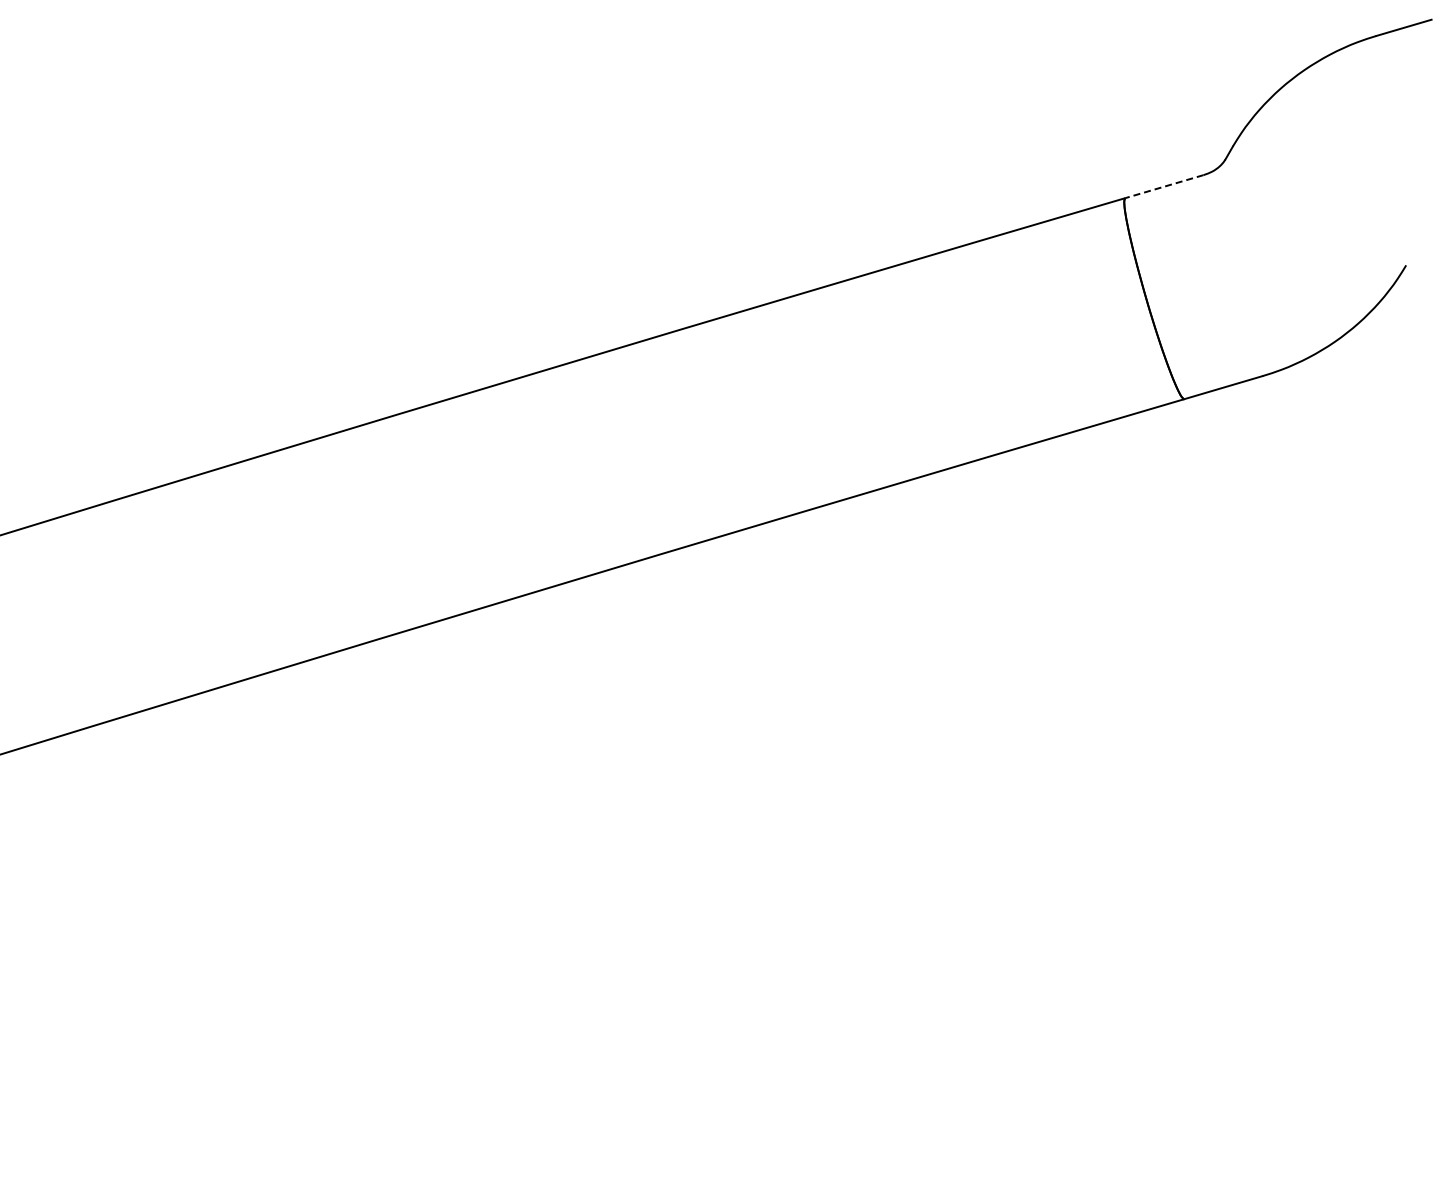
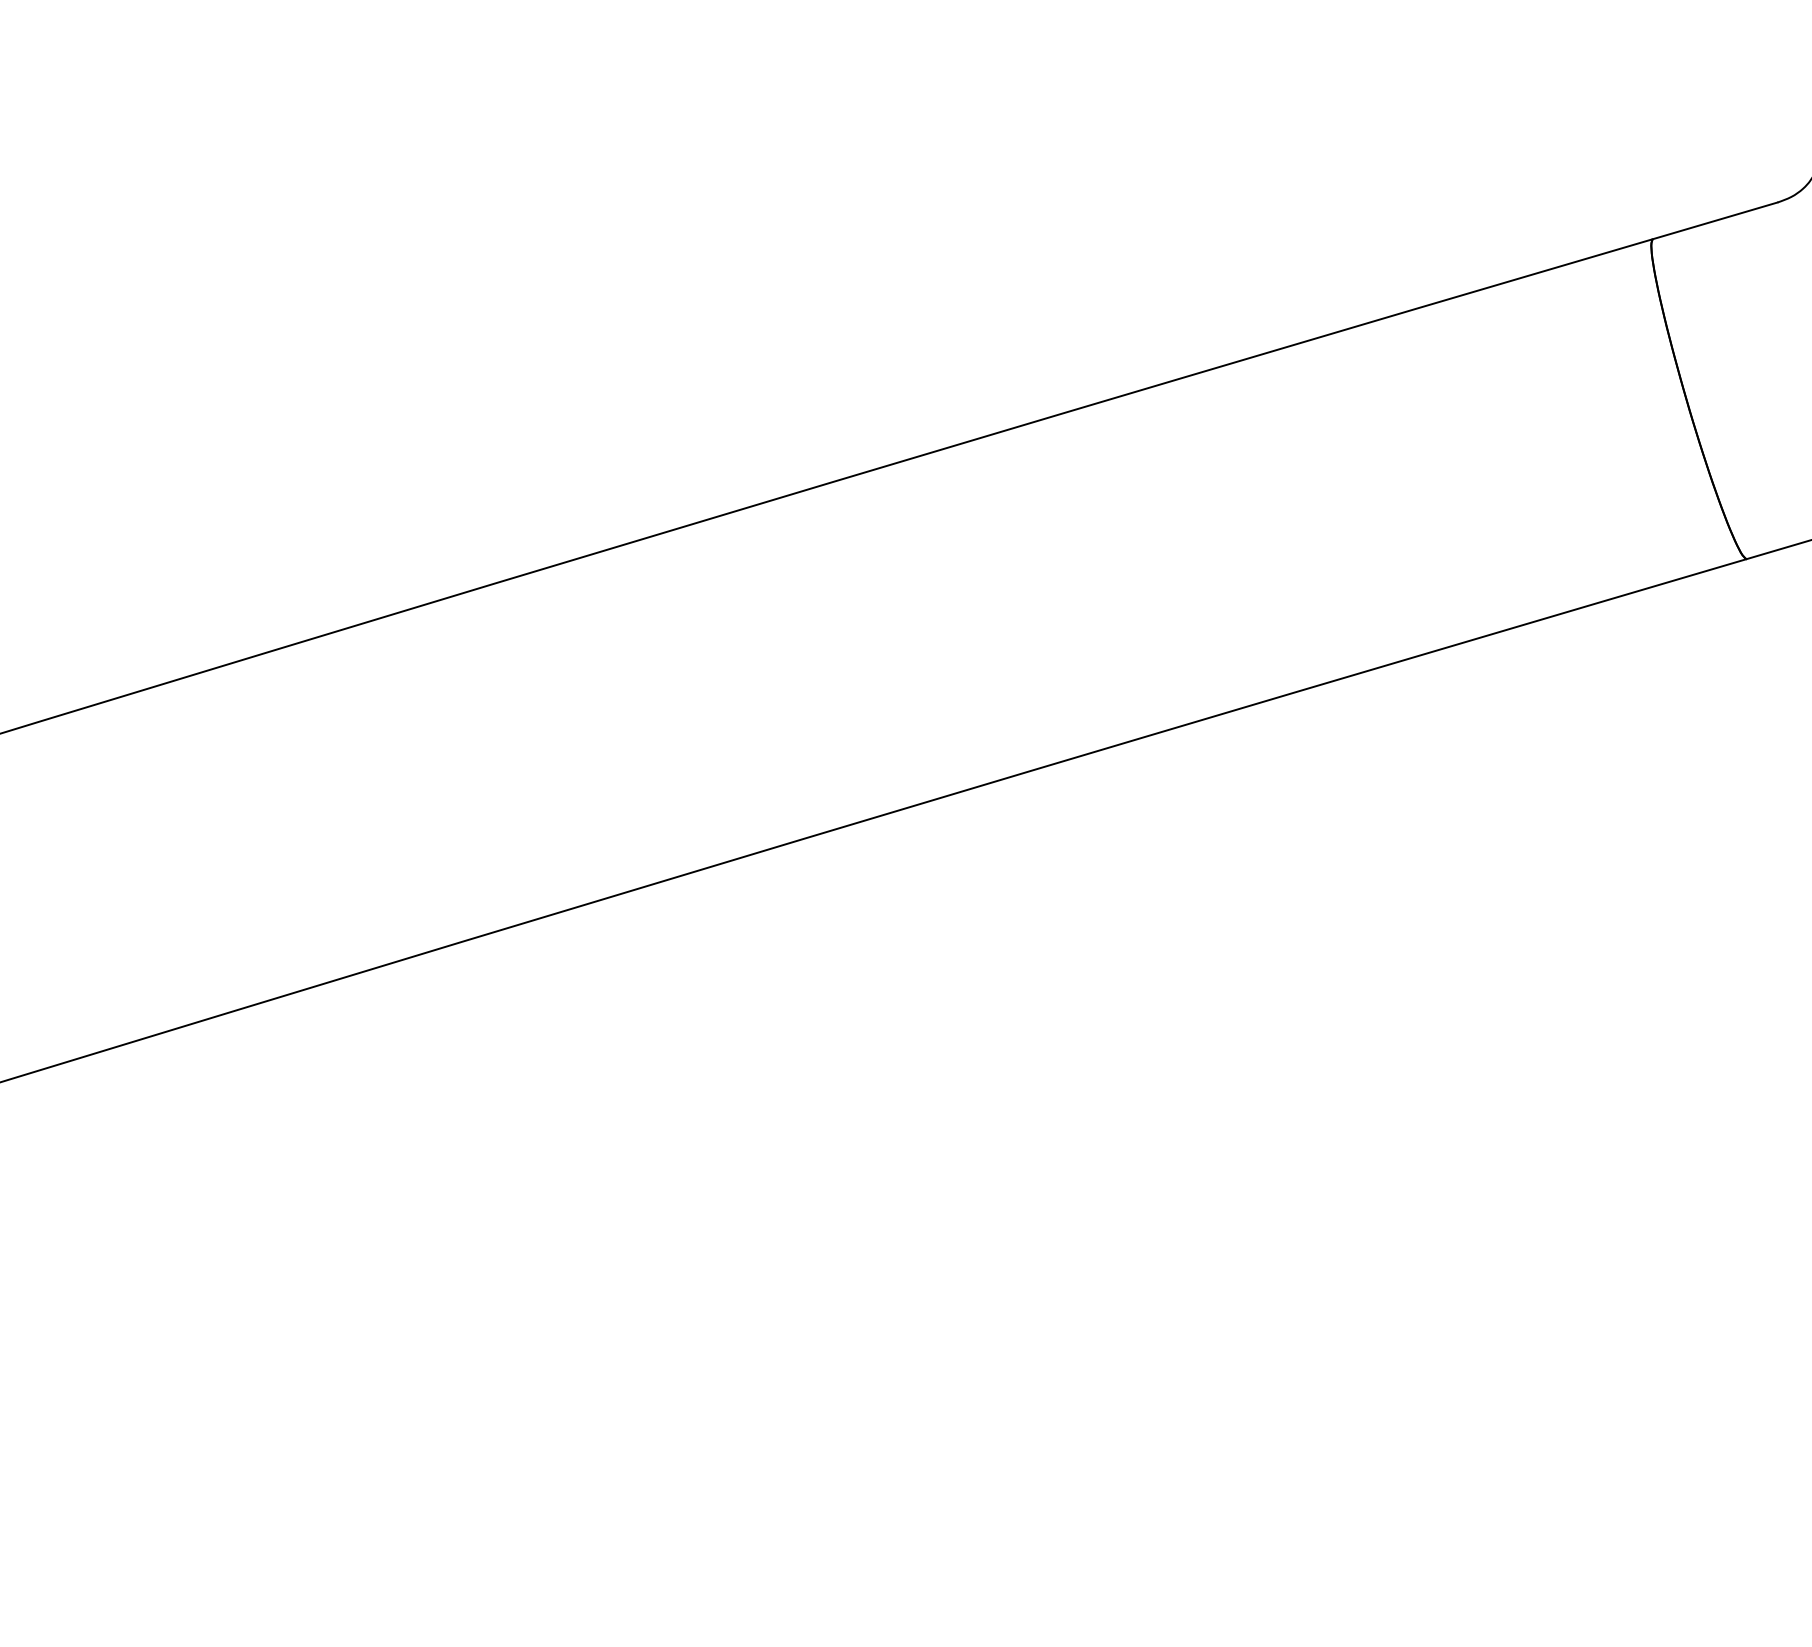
line: (1164, 186) -> (1715, 220), dashed -> solid

